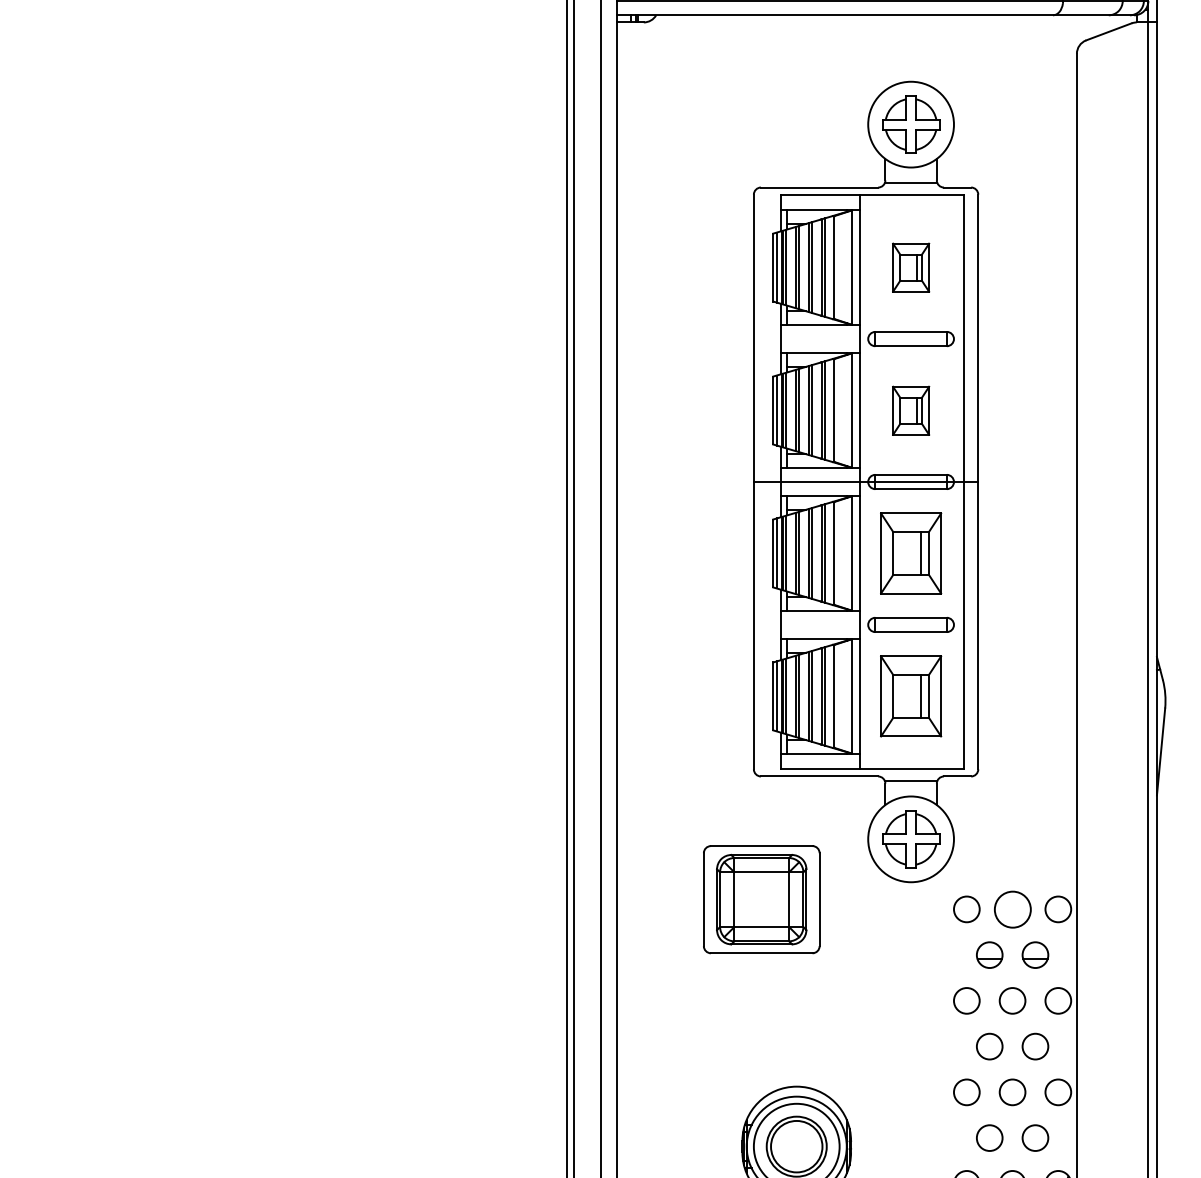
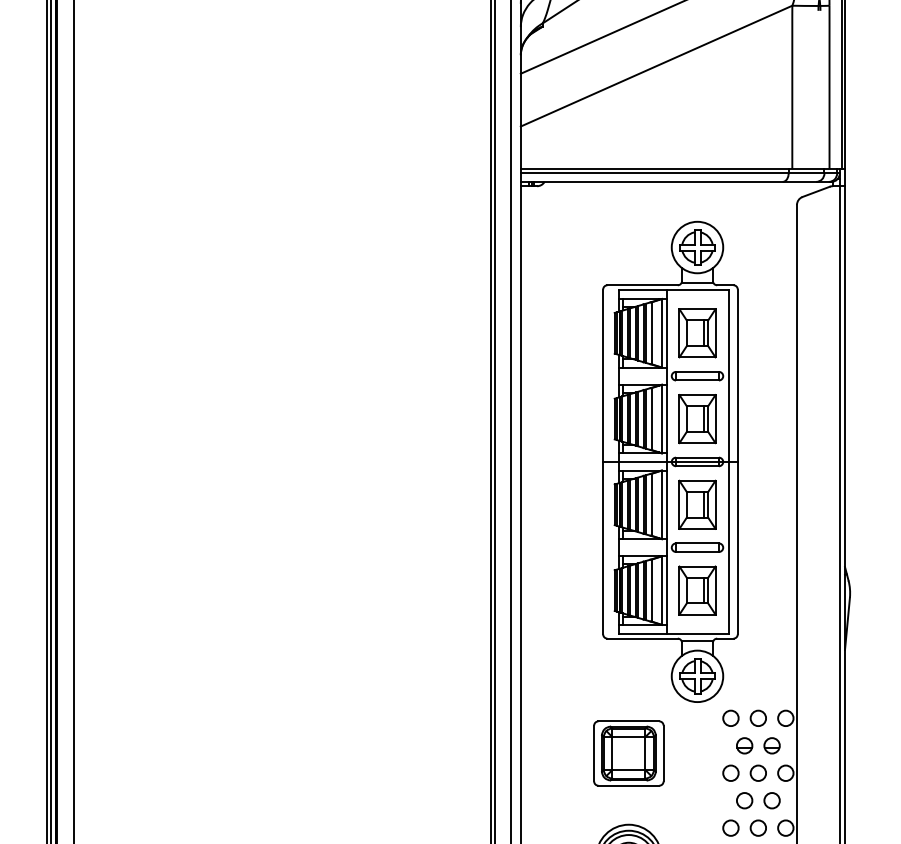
part: (911, 267) -> (697, 333), size x1.67
part: (911, 411) -> (697, 419), size x1.67
part: (761, 899) -> (628, 753), moved
circle: (1011, 907) -> (757, 717), size x0.71

